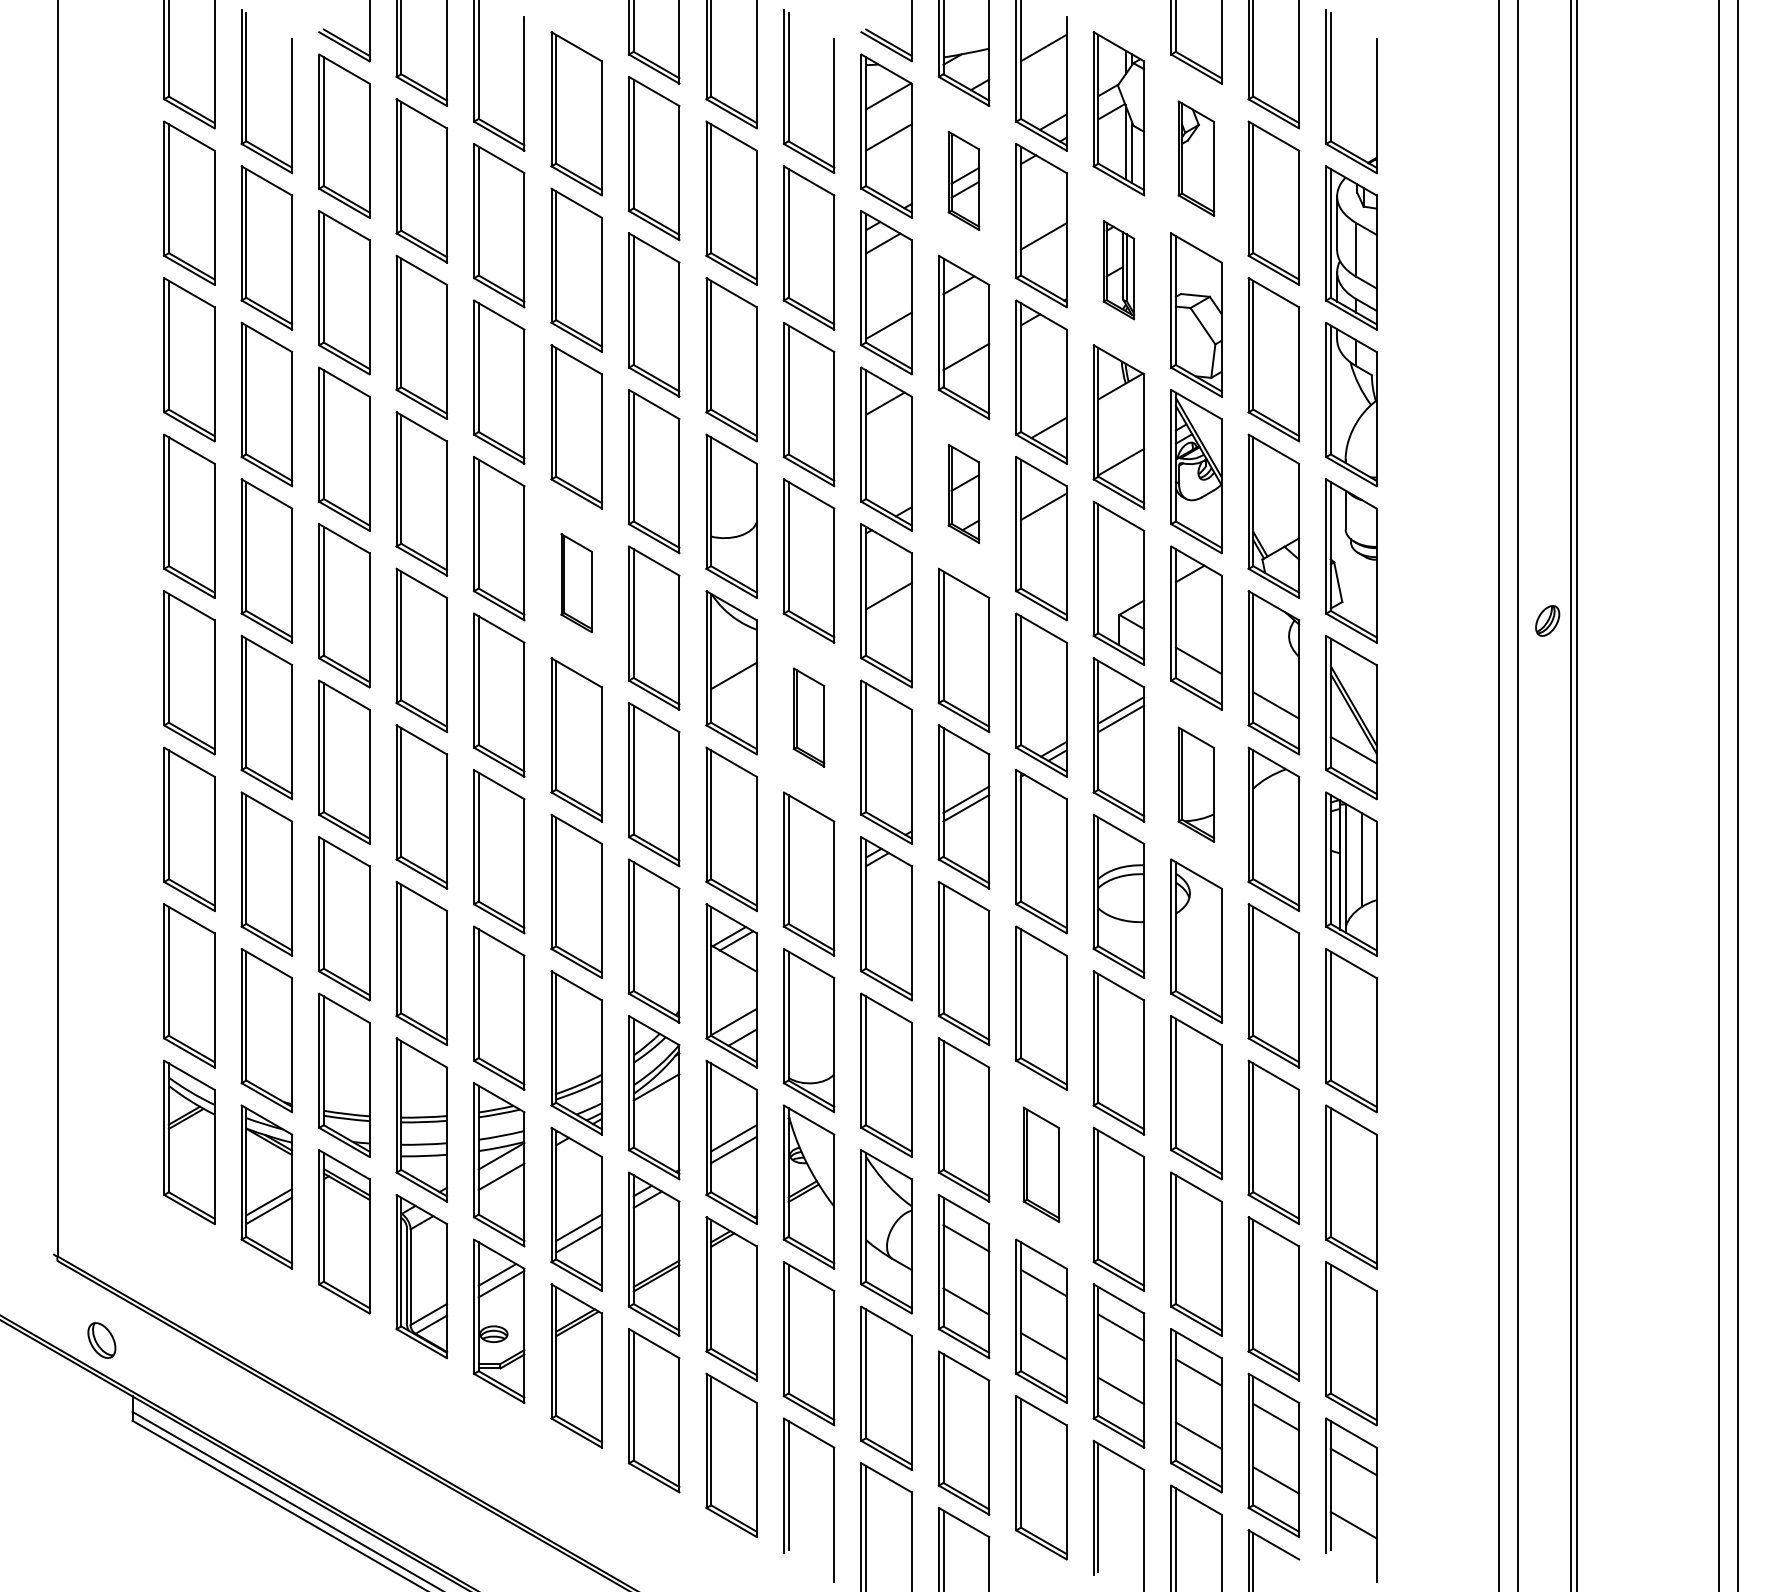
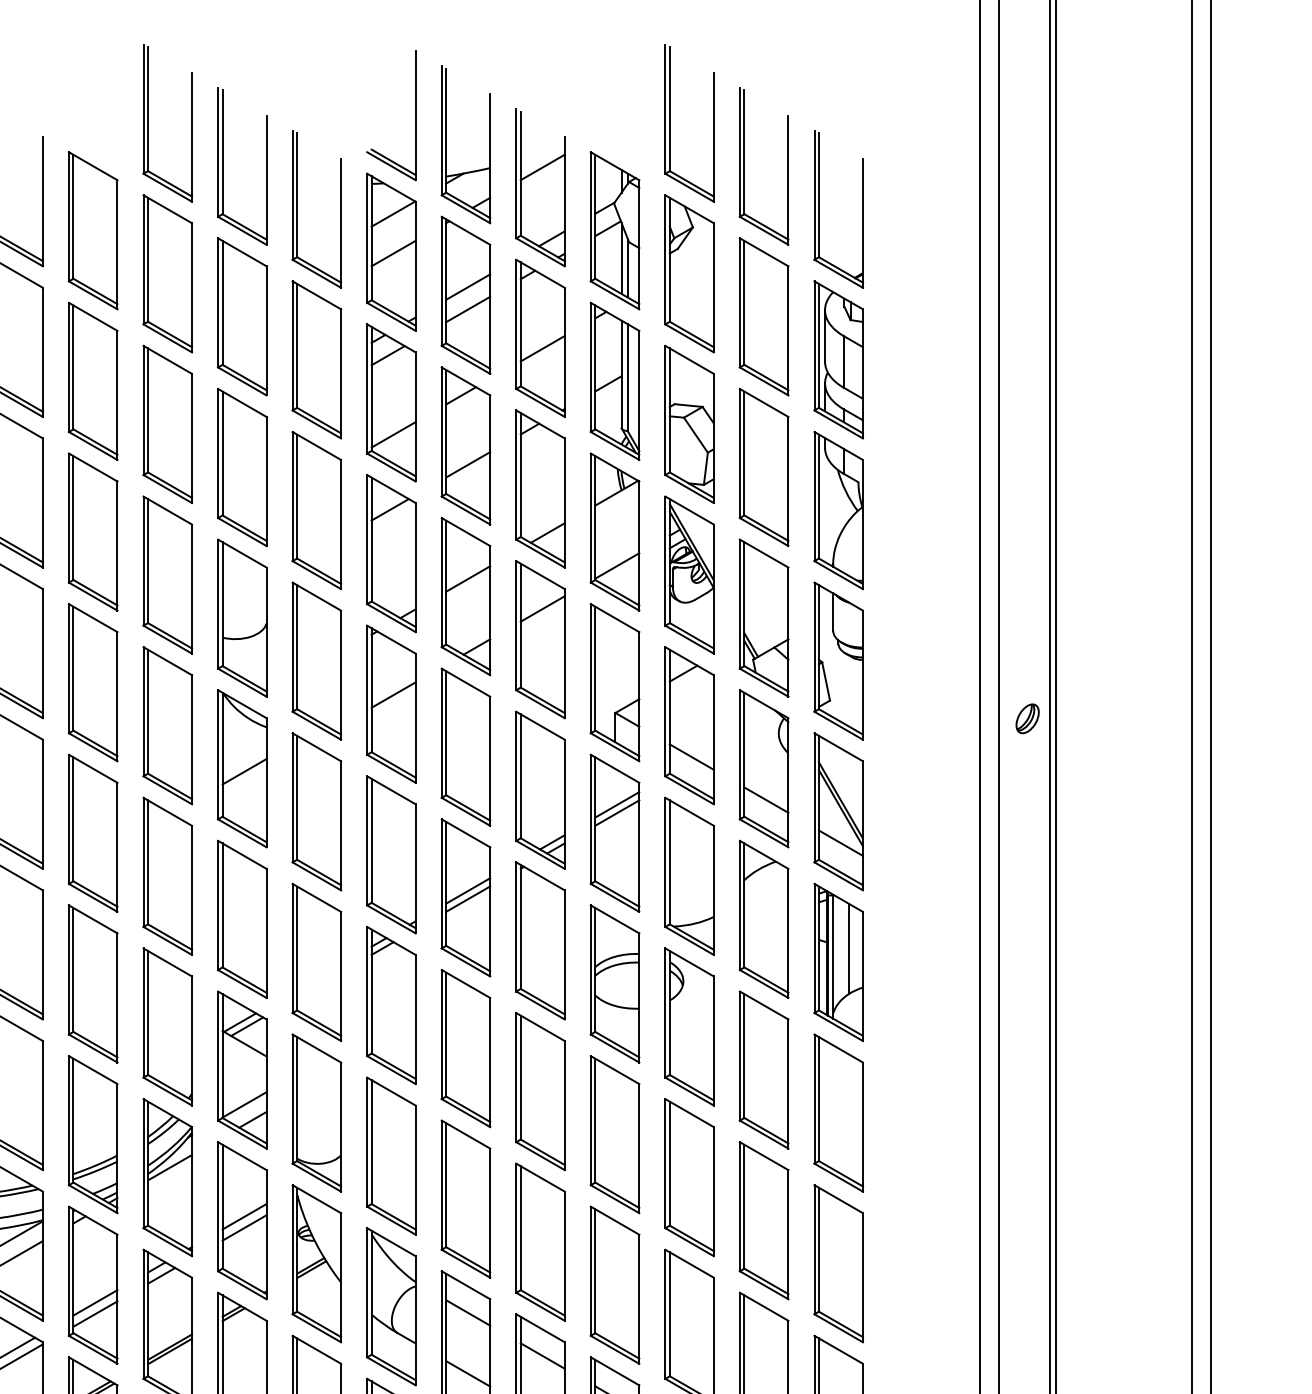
part: (1196, 158) -> (689, 273), size x1.43
part: (963, 180) -> (465, 294), size x1.67
part: (1118, 269) -> (614, 380), size x1.67
part: (963, 493) -> (465, 596), size x1.67
part: (576, 582) -> (93, 681), size x1.67
part: (808, 717) -> (316, 811), size x1.67
part: (1196, 784) -> (689, 876), size x1.43
part: (1041, 1164) -> (540, 1241), size x1.43

